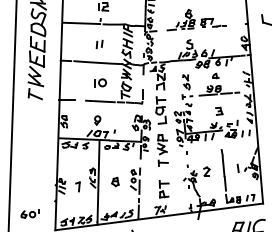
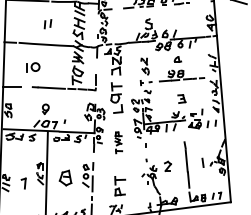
part: (100, 82) -> (33, 66), moved
part: (162, 150) -> (118, 142), size x0.6
part: (115, 181) -> (65, 177), size x1.6

